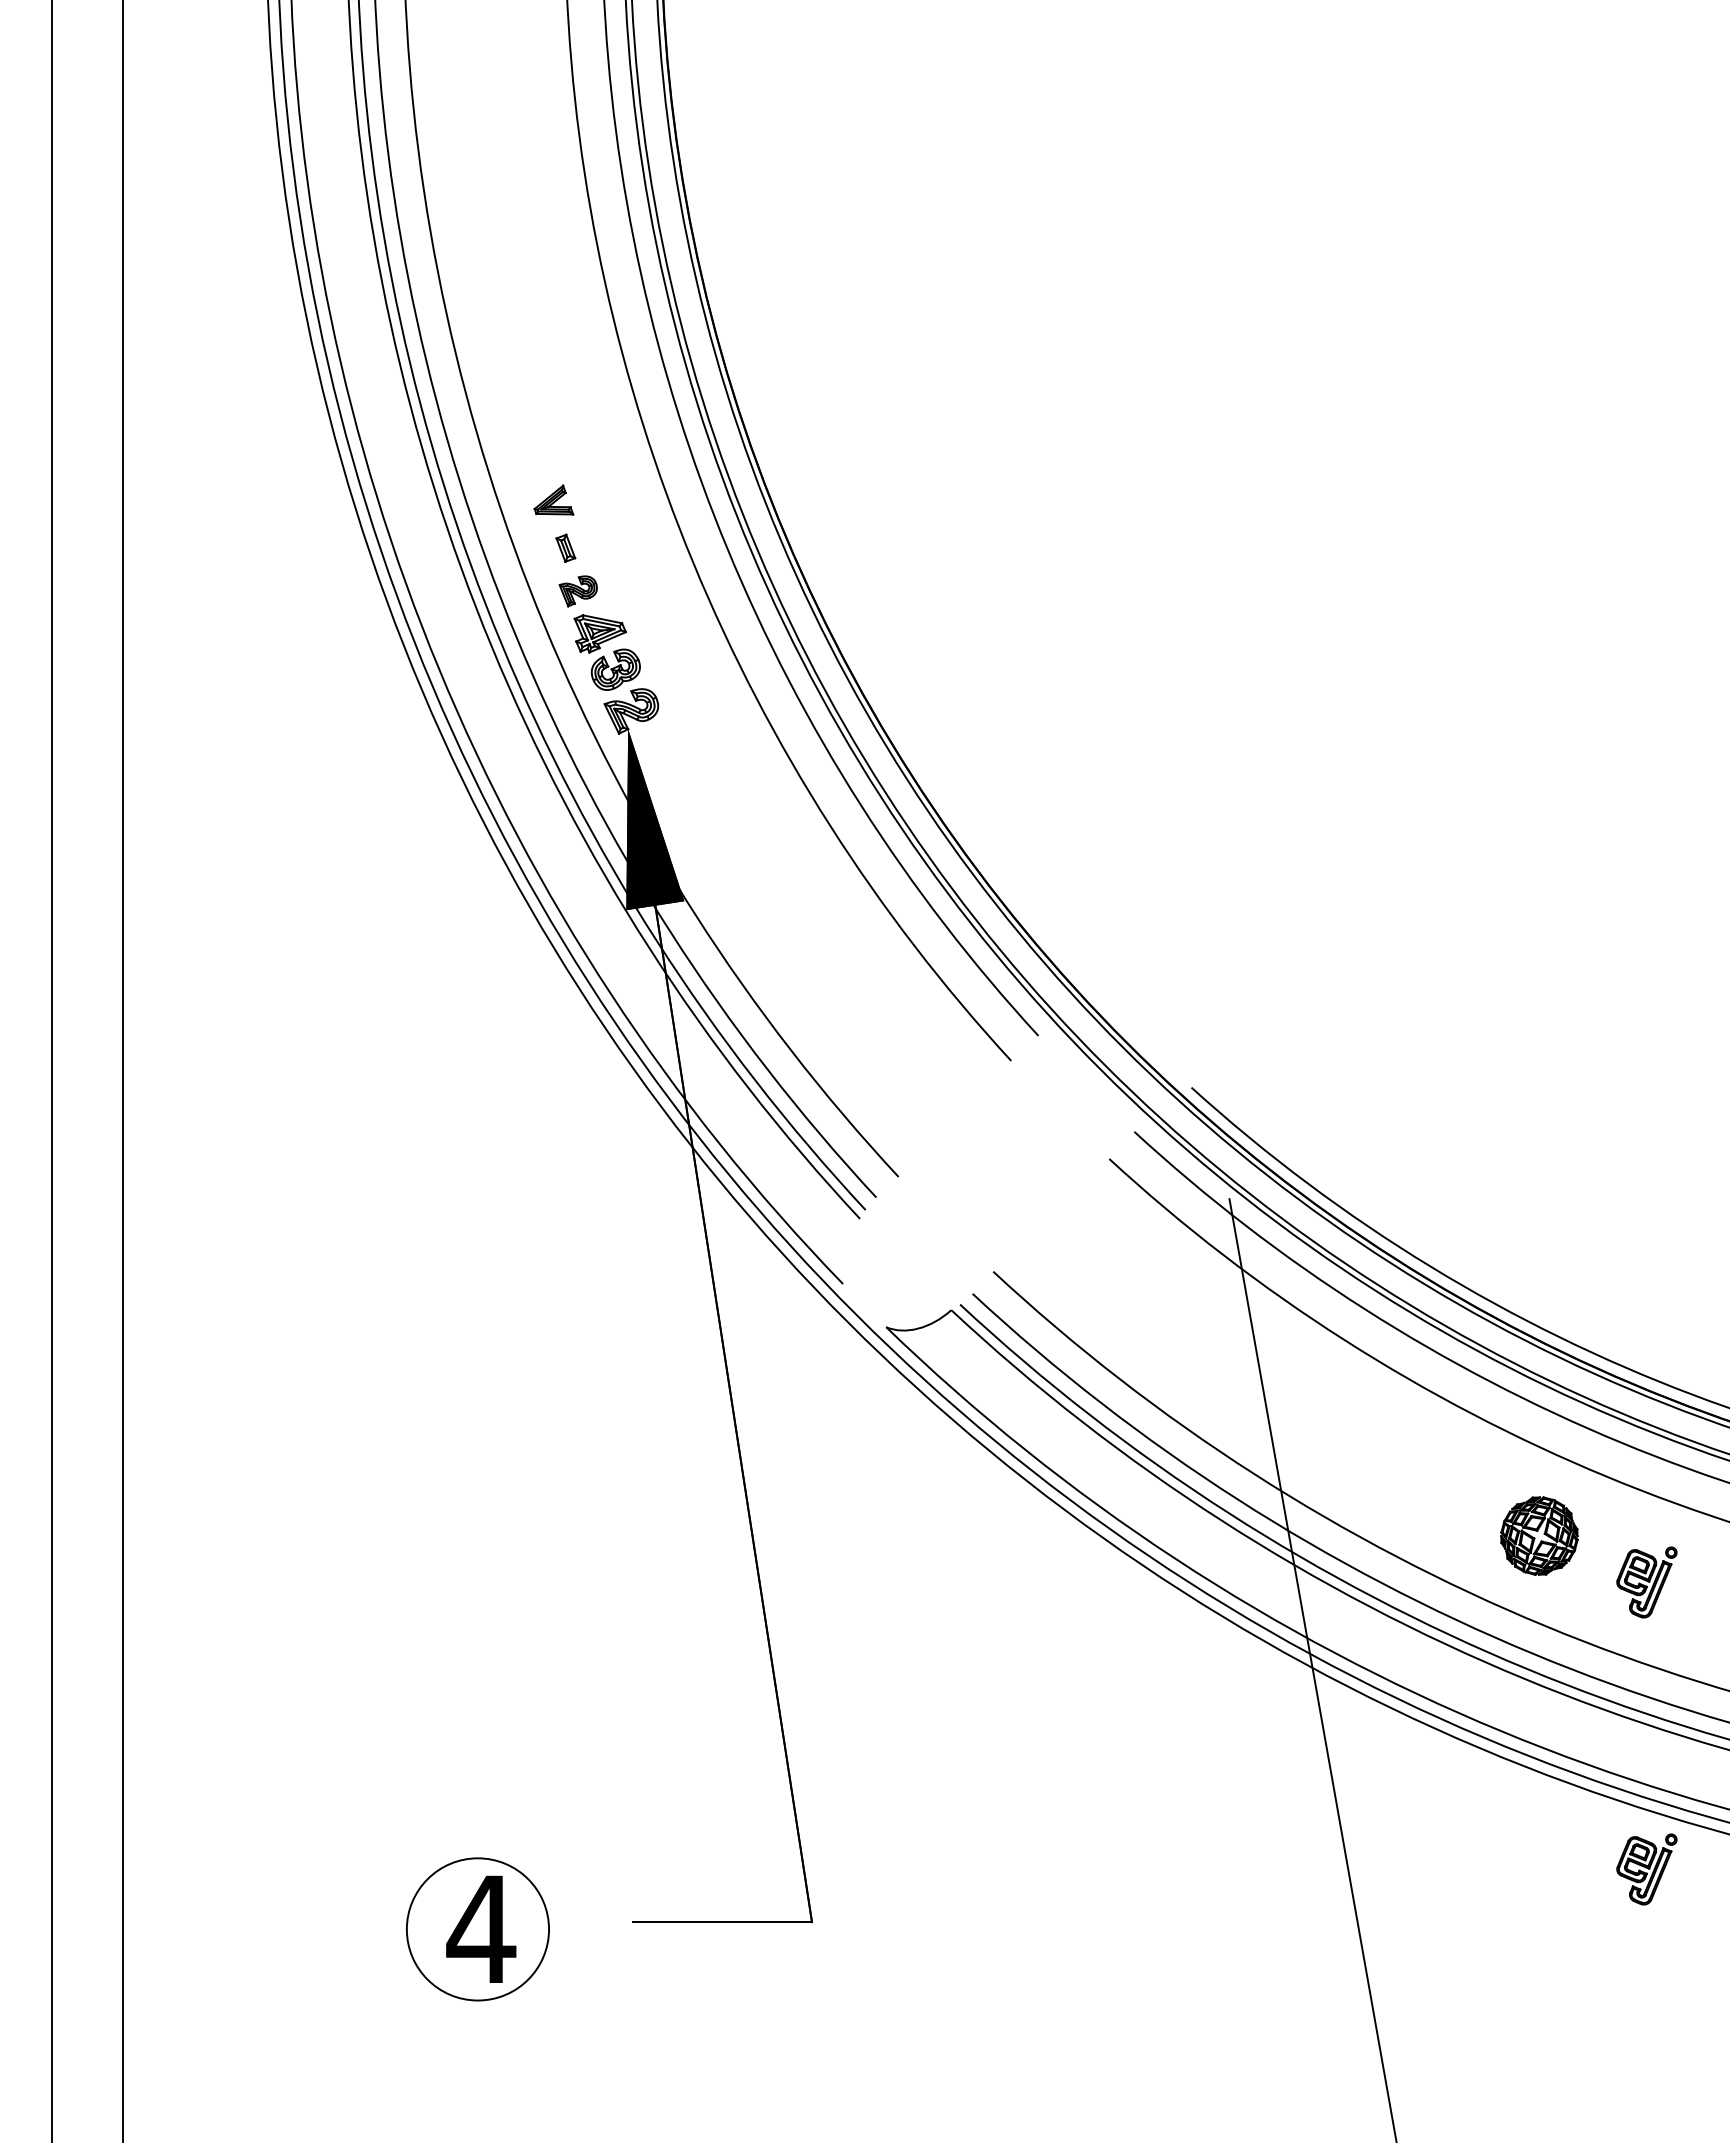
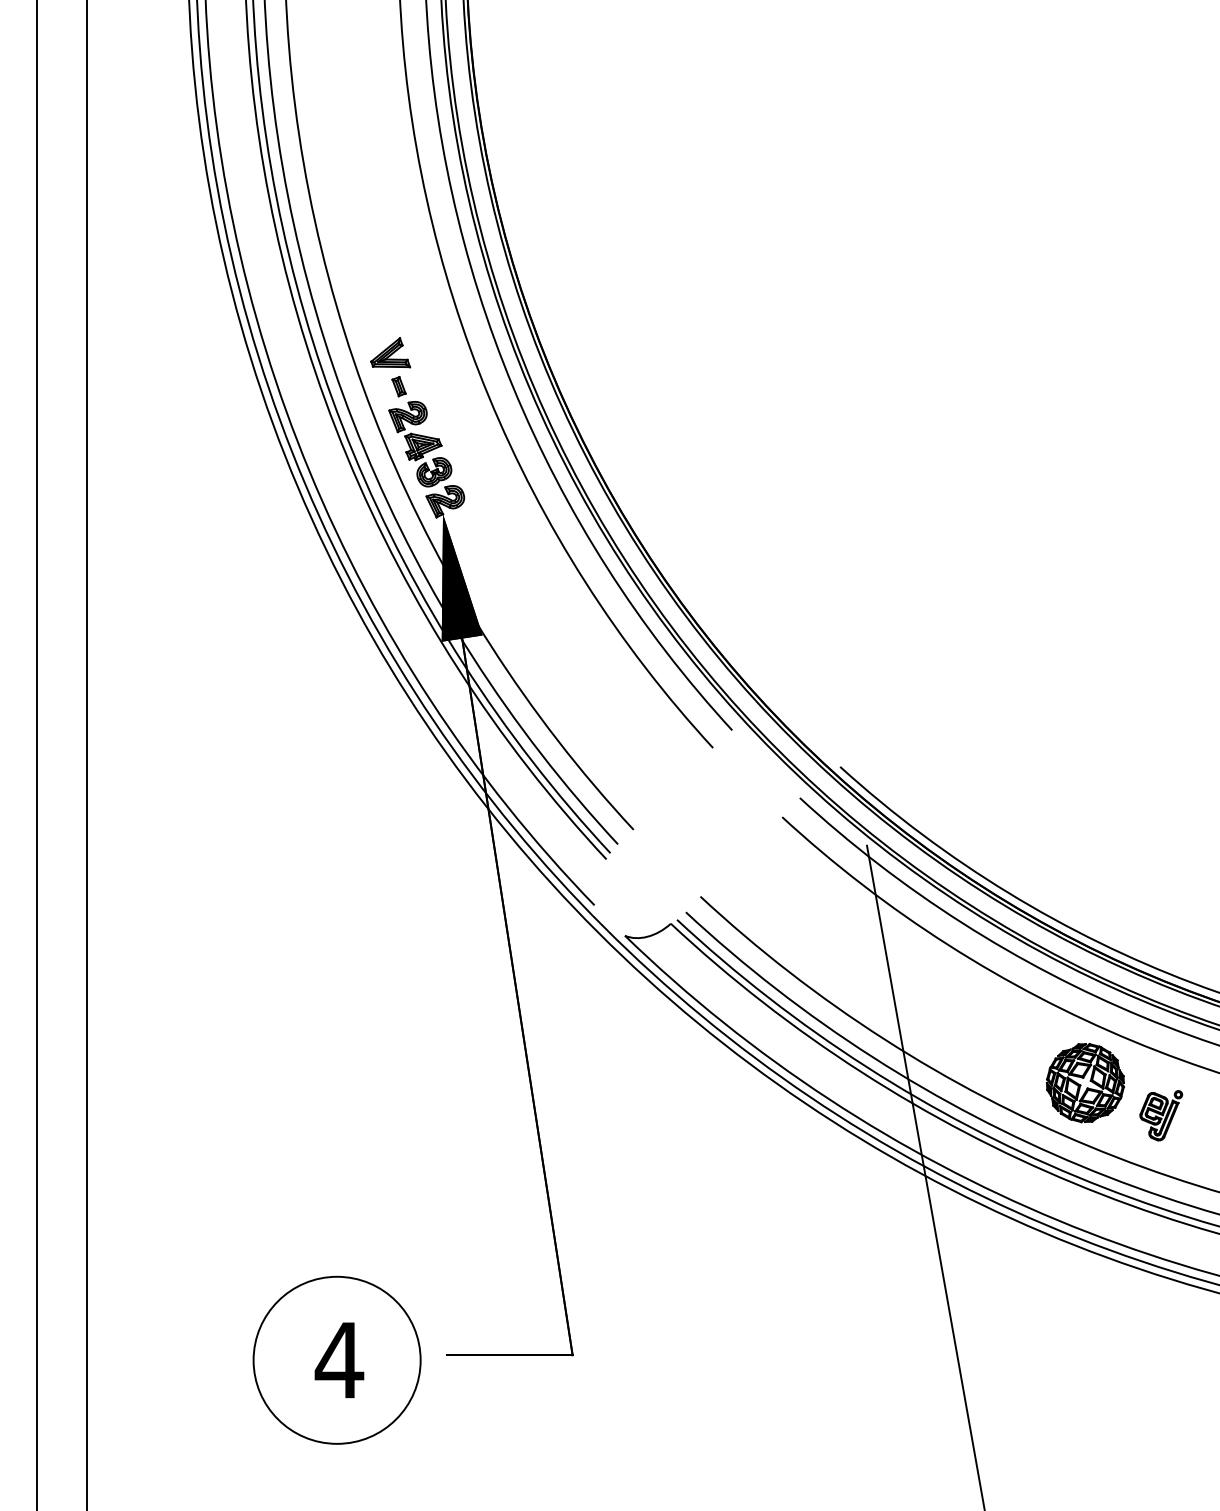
part: (553, 499) -> (390, 352), size x1.43
part: (577, 591) -> (407, 417), size x1.43
part: (1539, 1535) -> (1085, 1082), size x1.43
part: (1646, 1869) -> (1160, 1318), removed
circle: (477, 1928) -> (336, 1359), size x1.67

